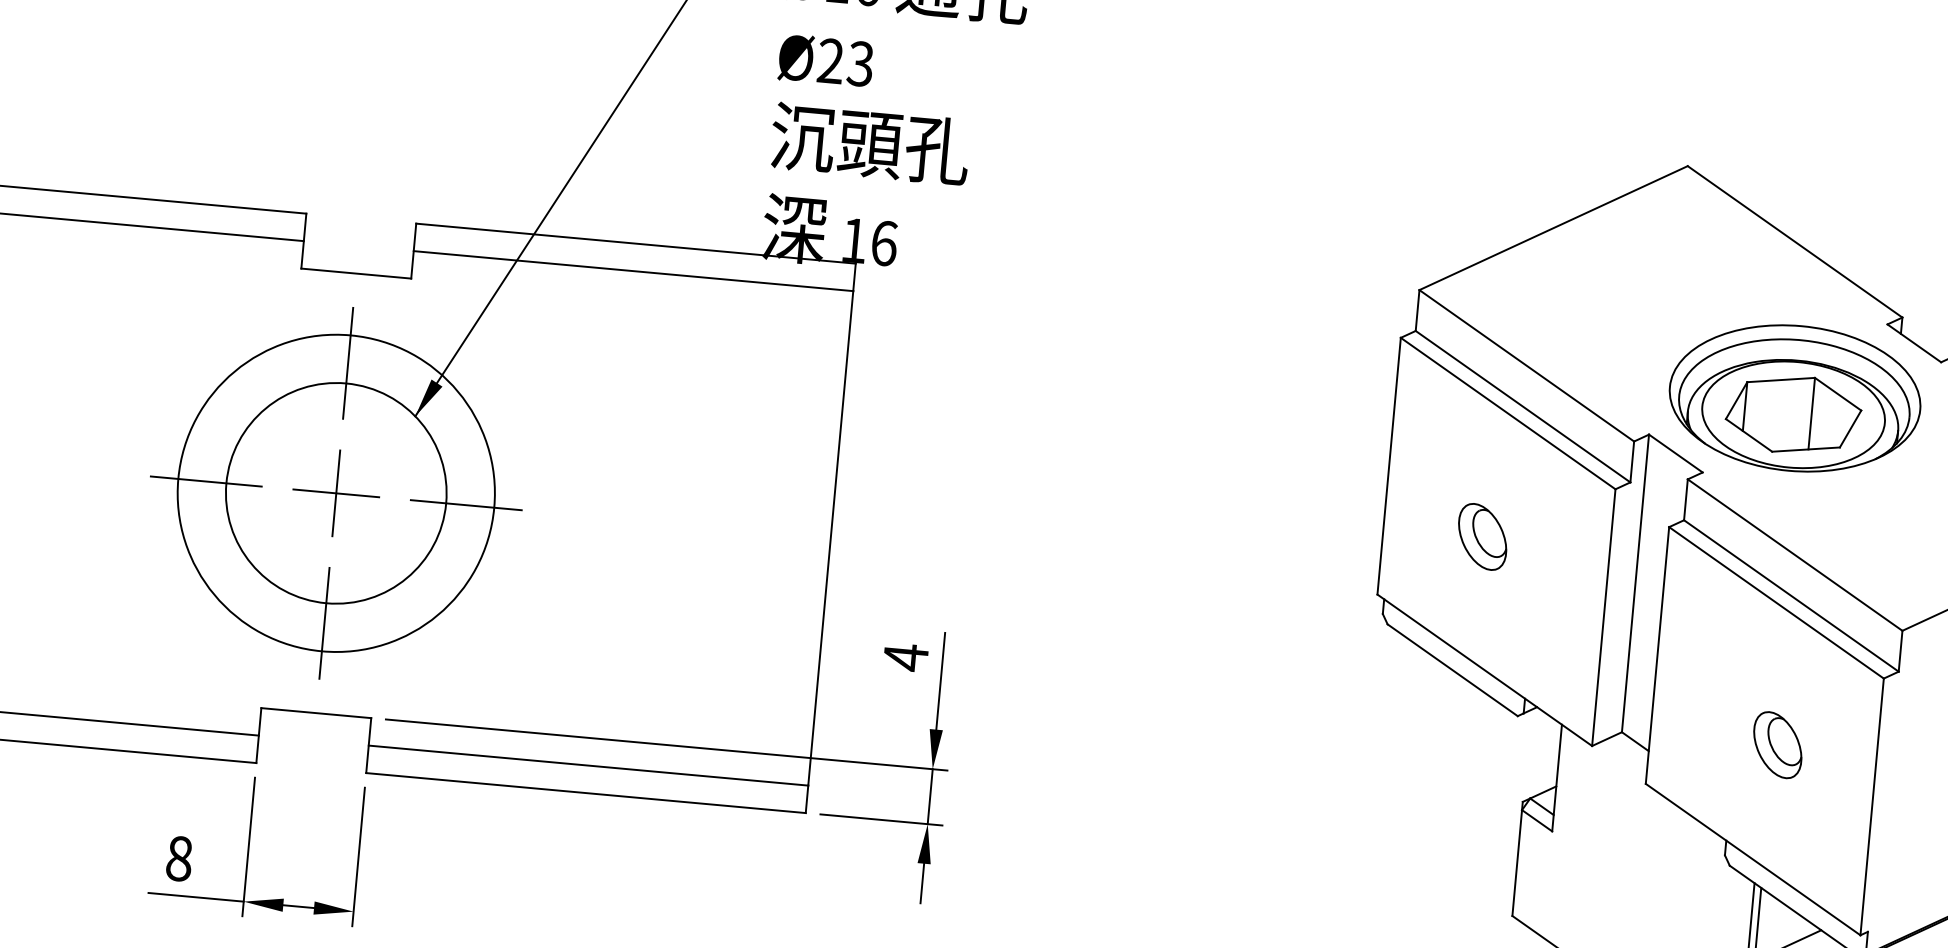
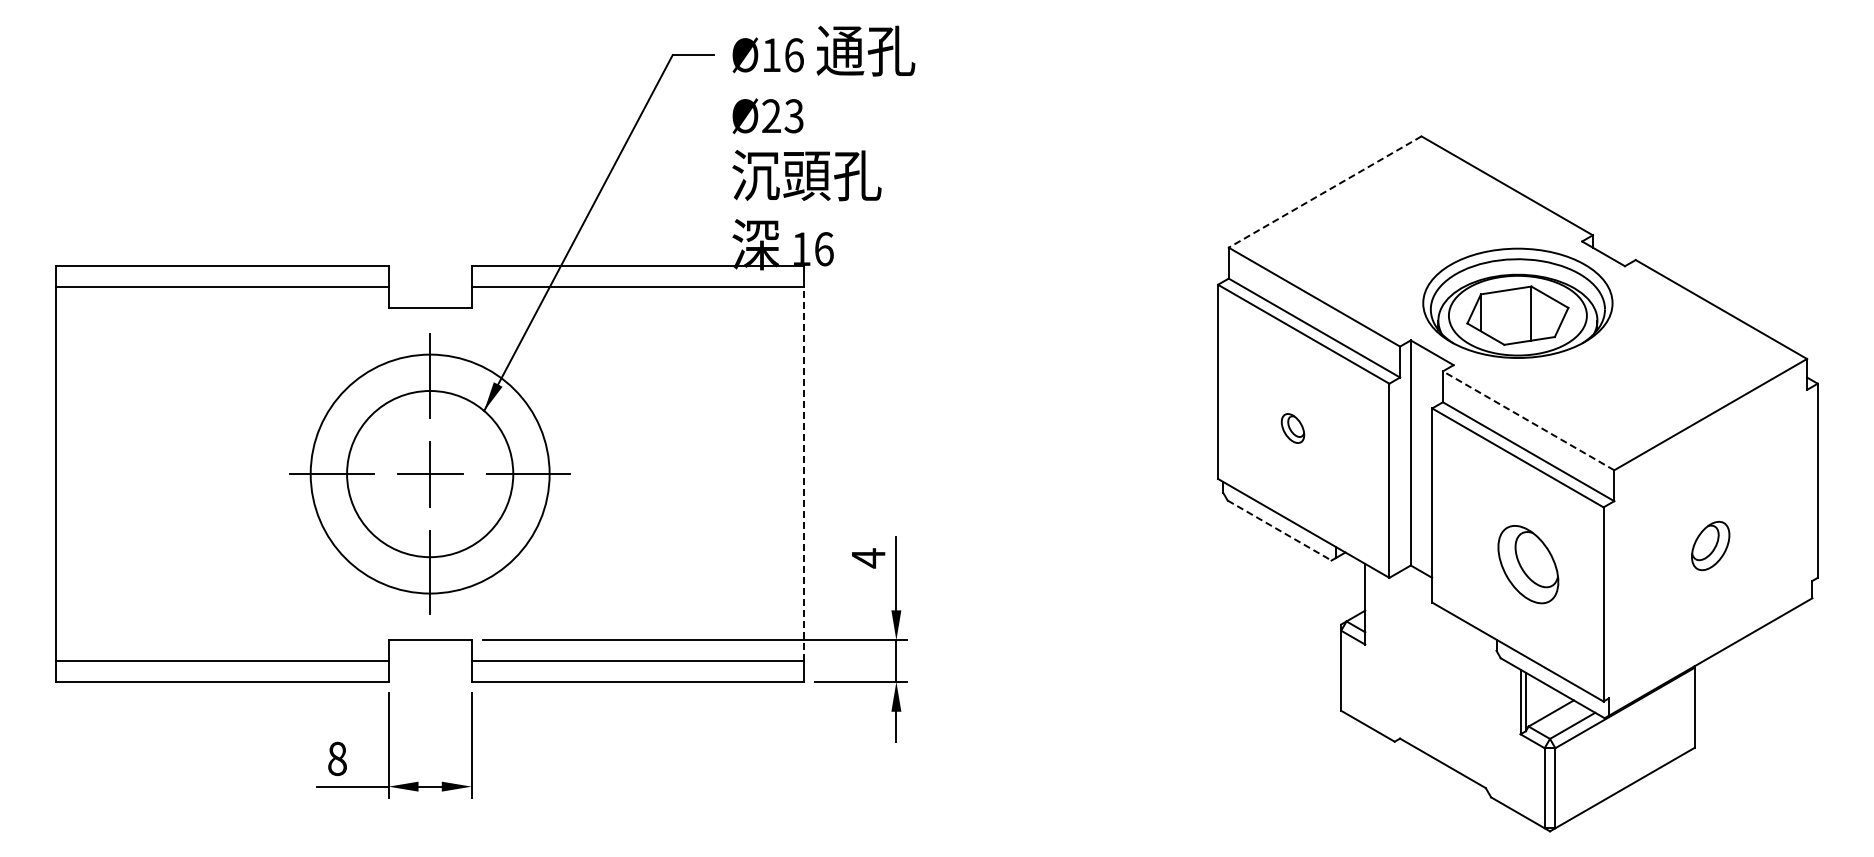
line: (1552, 228) -> (1324, 192), solid -> dashed
part: (1481, 536) -> (1292, 428), size x0.6
line: (831, 538) -> (804, 474), solid -> dashed
line: (1794, 554) -> (1528, 420), solid -> dashed
line: (1452, 670) -> (1279, 530), solid -> dashed
part: (1777, 745) -> (1528, 564), size x1.6

